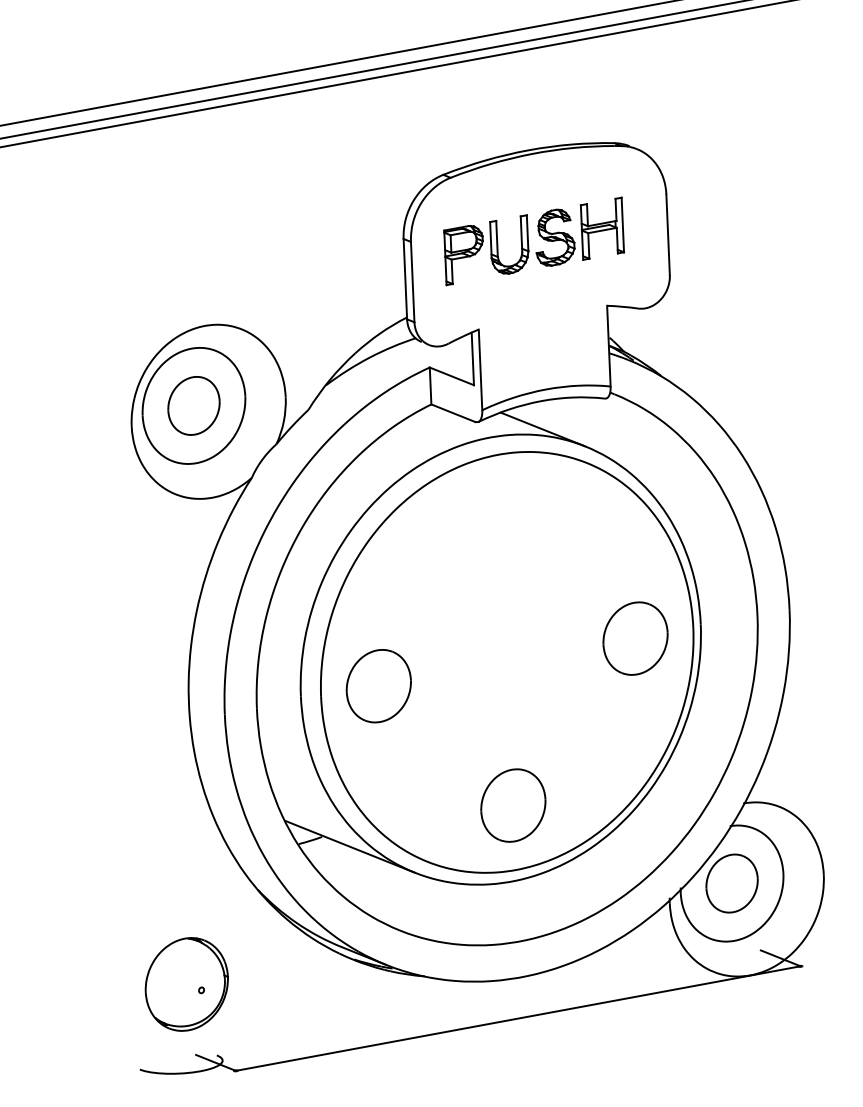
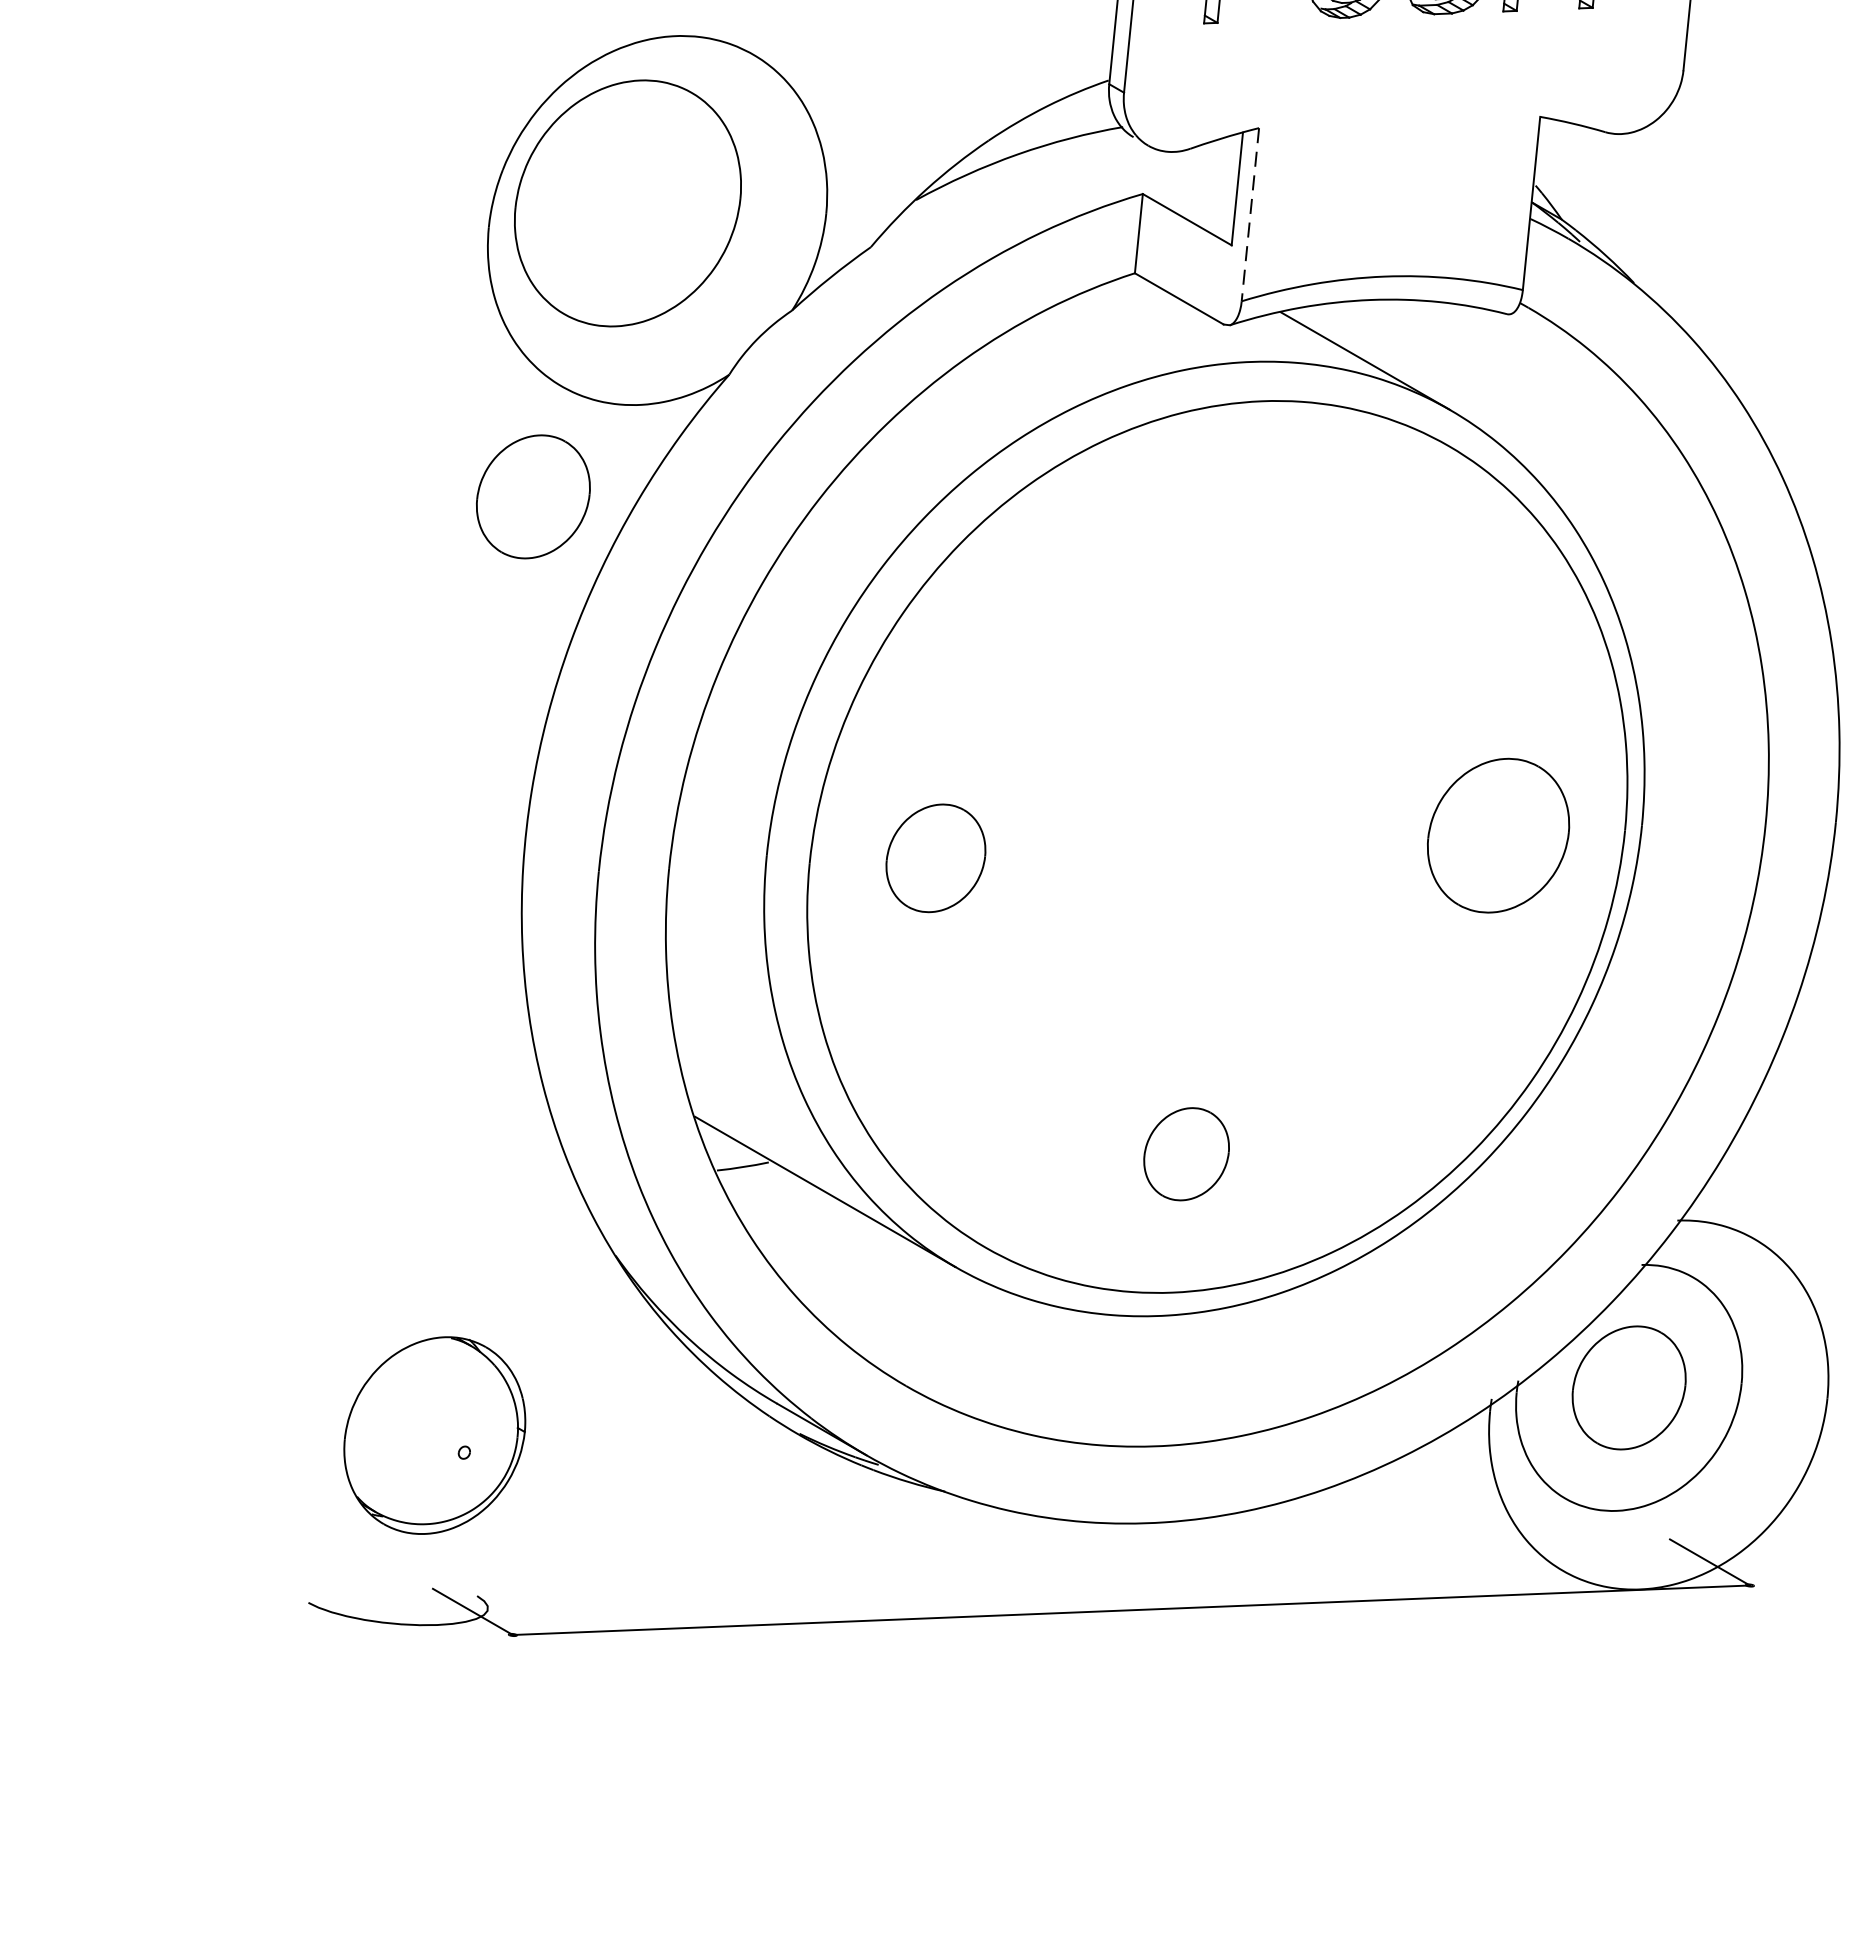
line: (480, 370) -> (1250, 215), solid -> dashed
part: (193, 405) -> (532, 495), moved
part: (378, 686) -> (935, 858), size x0.7
part: (513, 805) -> (1186, 1154), size x0.6

